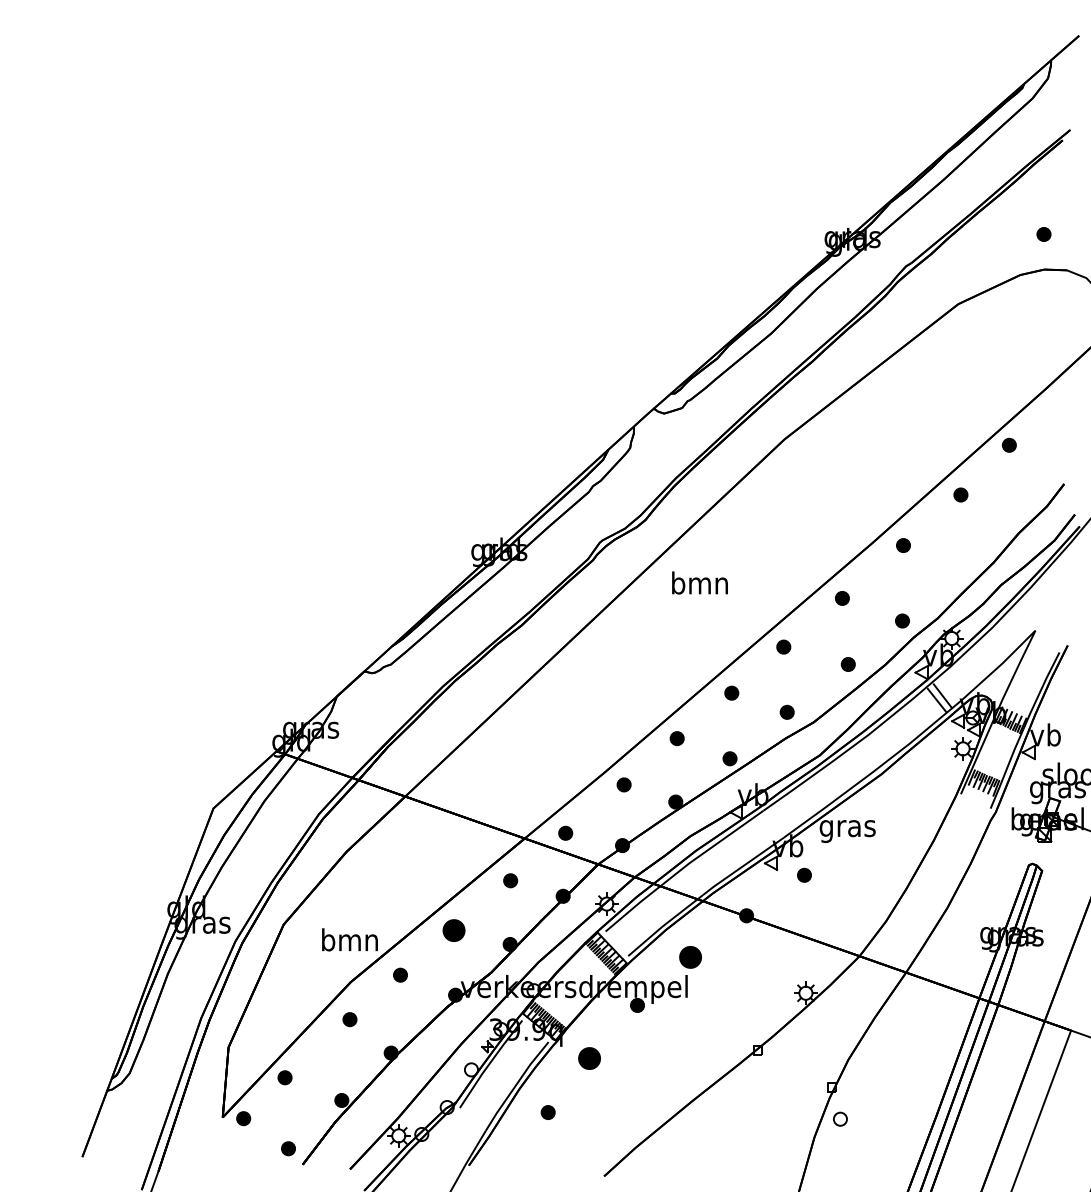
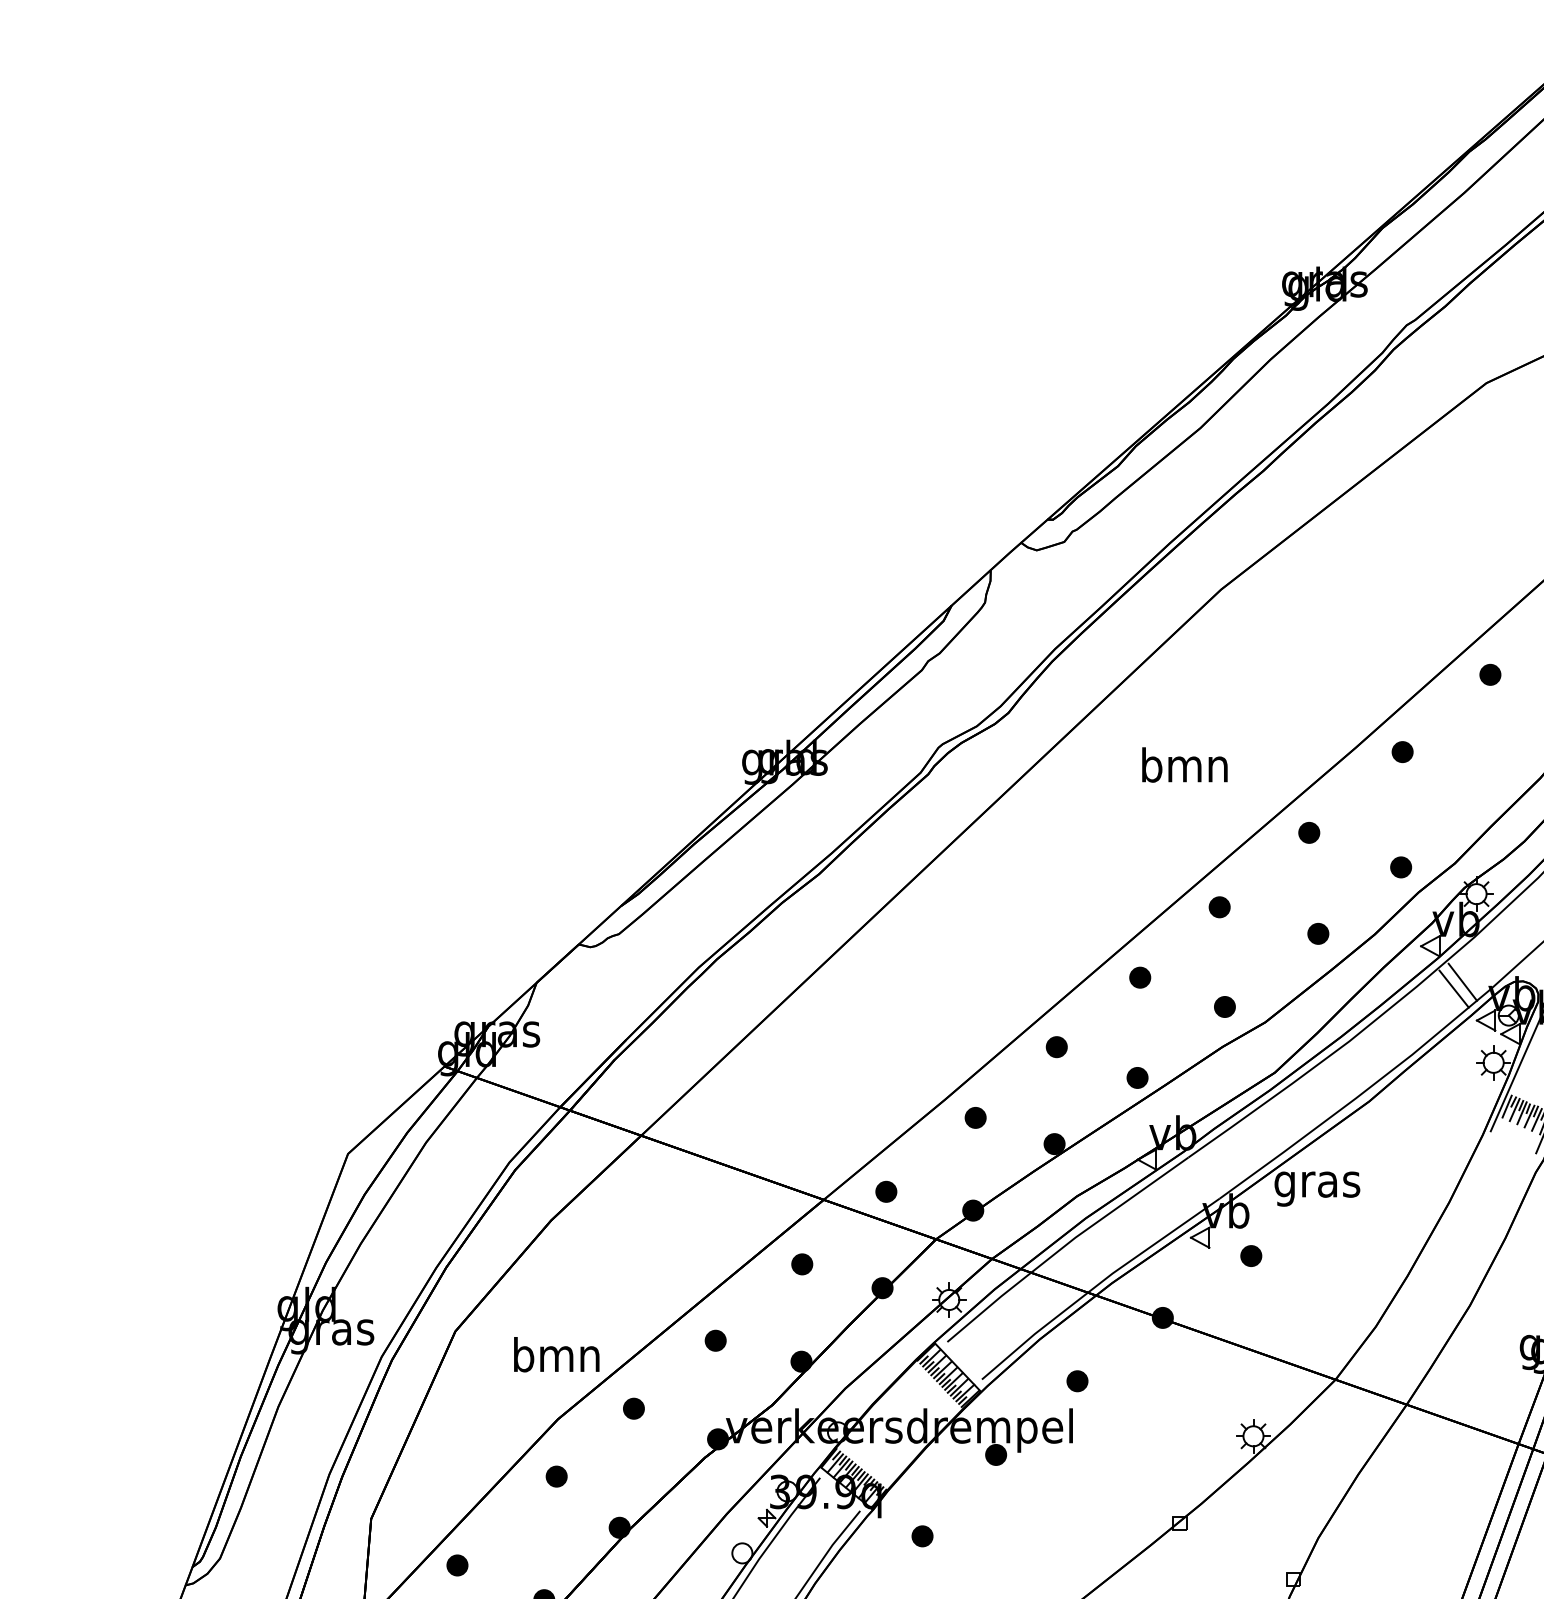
text: (699, 582) -> (1184, 764), moved
part: (453, 930) -> (714, 1340), size x0.62
part: (690, 956) -> (1077, 1380), size x0.62
part: (588, 1058) -> (921, 1536), size x0.62

